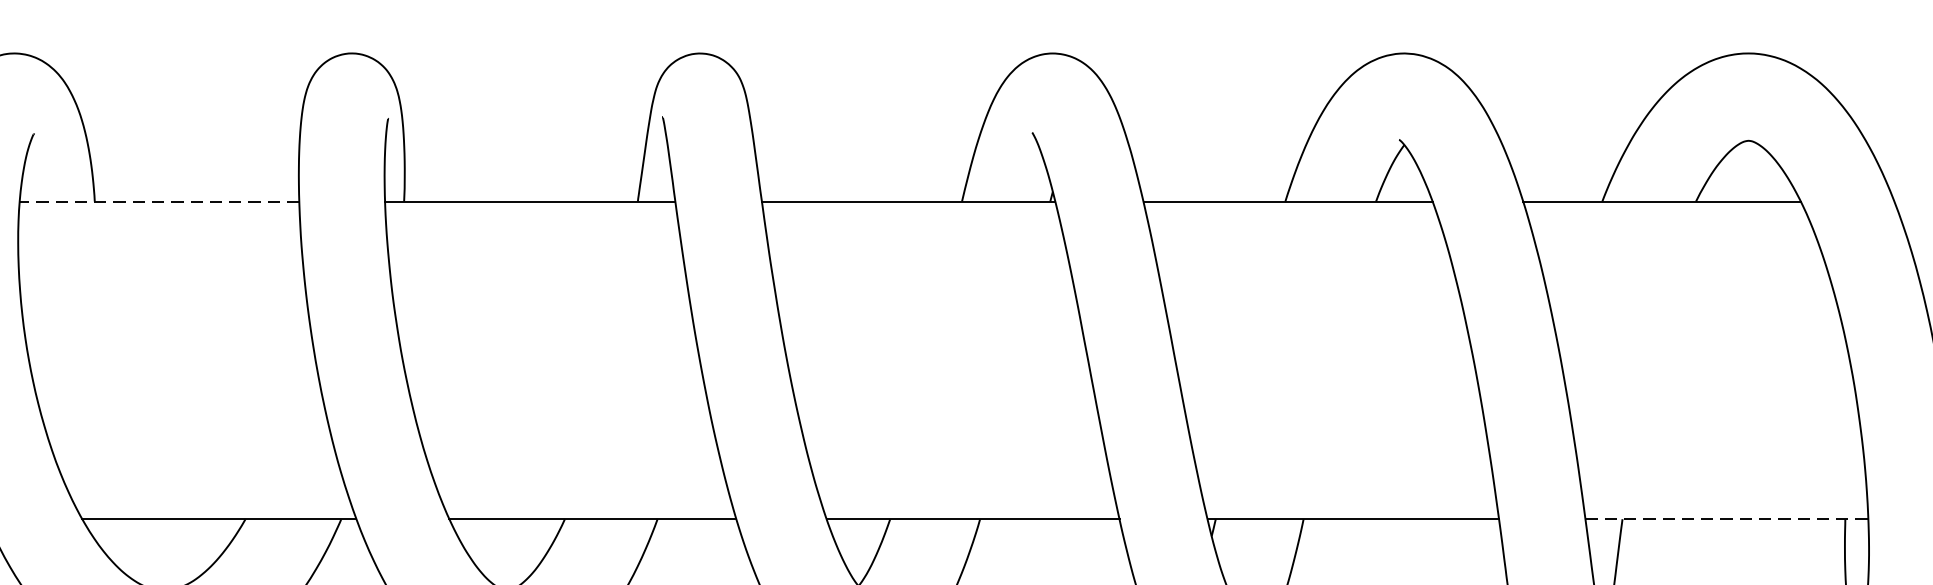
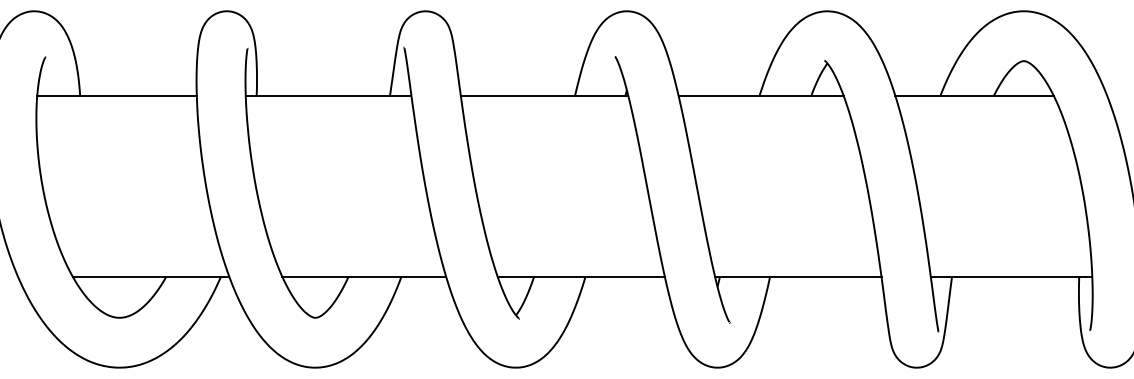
line: (158, 201) -> (116, 95), dashed -> solid
line: (1726, 519) -> (1011, 277), dashed -> solid

